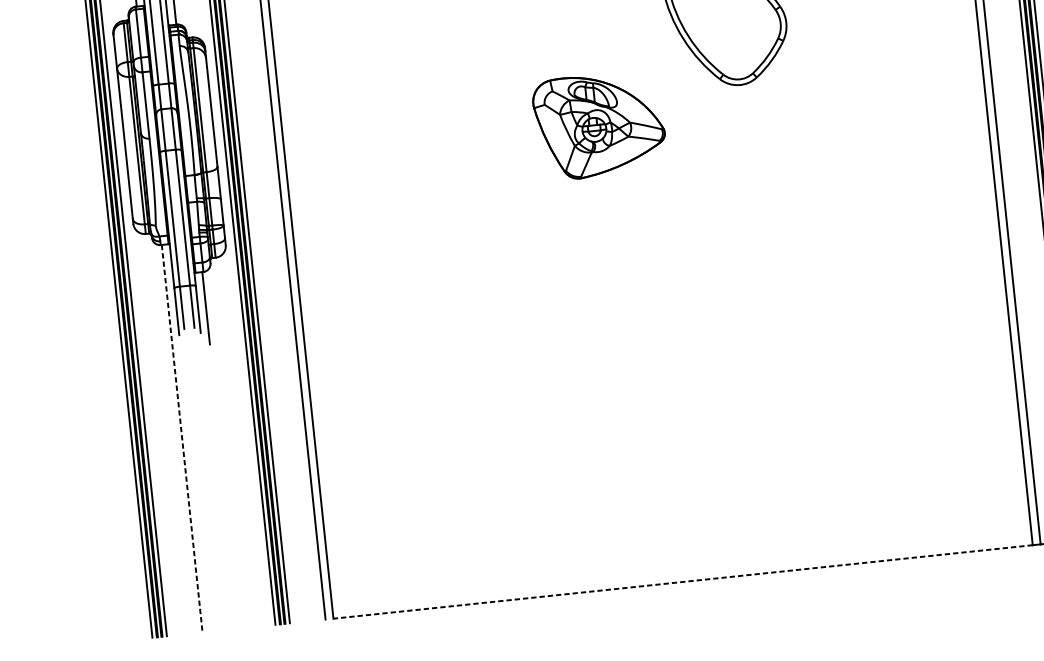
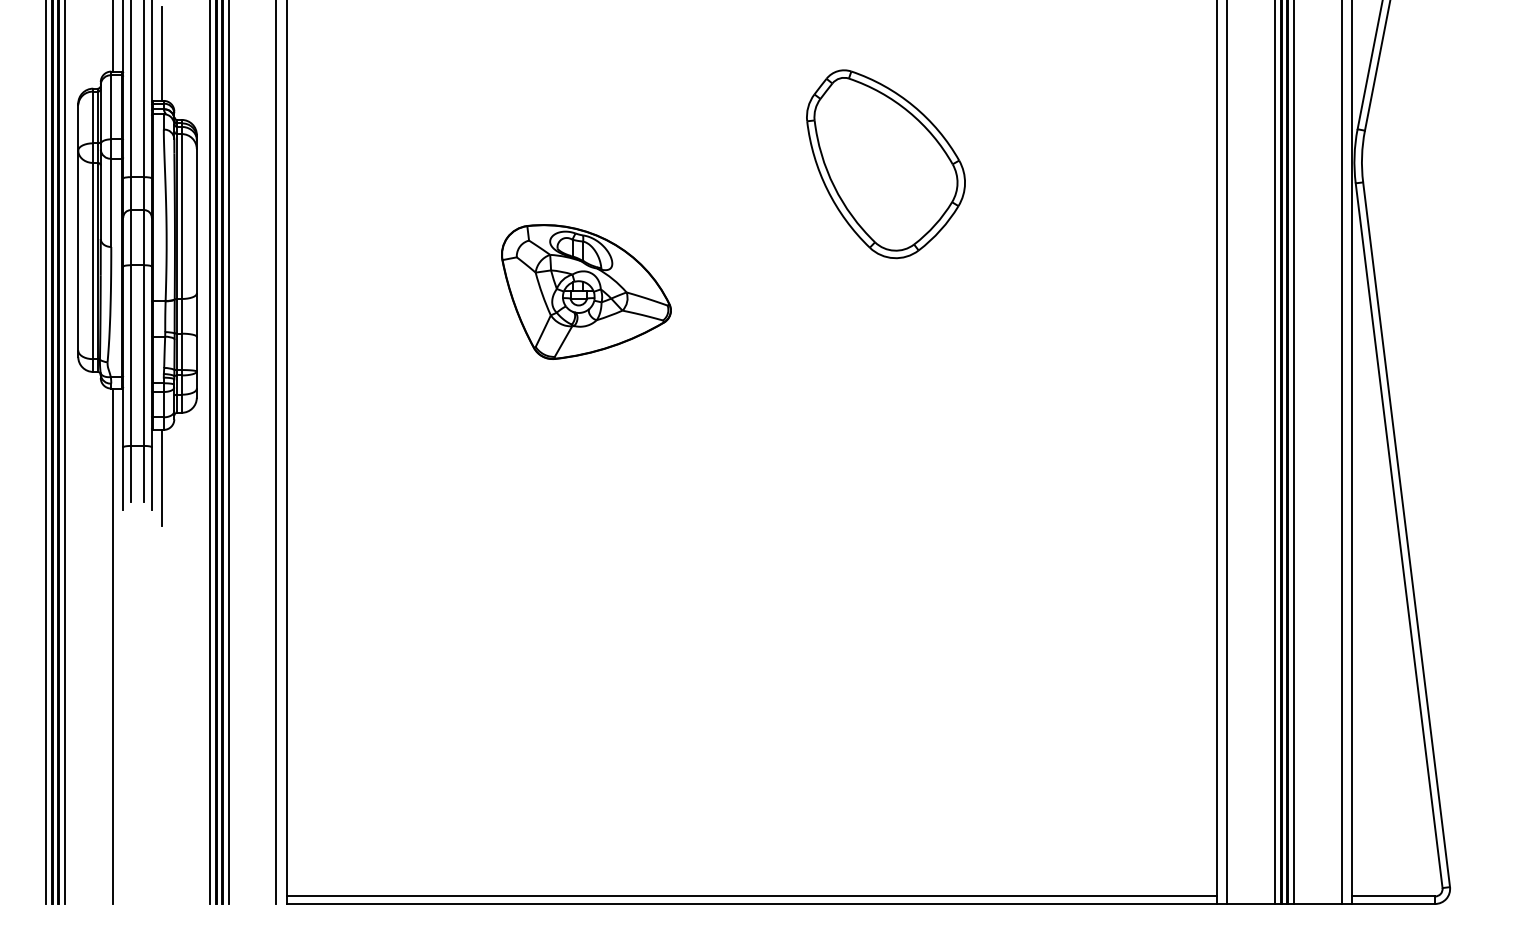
part: (599, 125) -> (586, 291), moved
line: (181, 438) -> (112, 646), dashed -> solid
line: (682, 576) -> (751, 896), added
line: (682, 581) -> (751, 903), dashed -> solid

